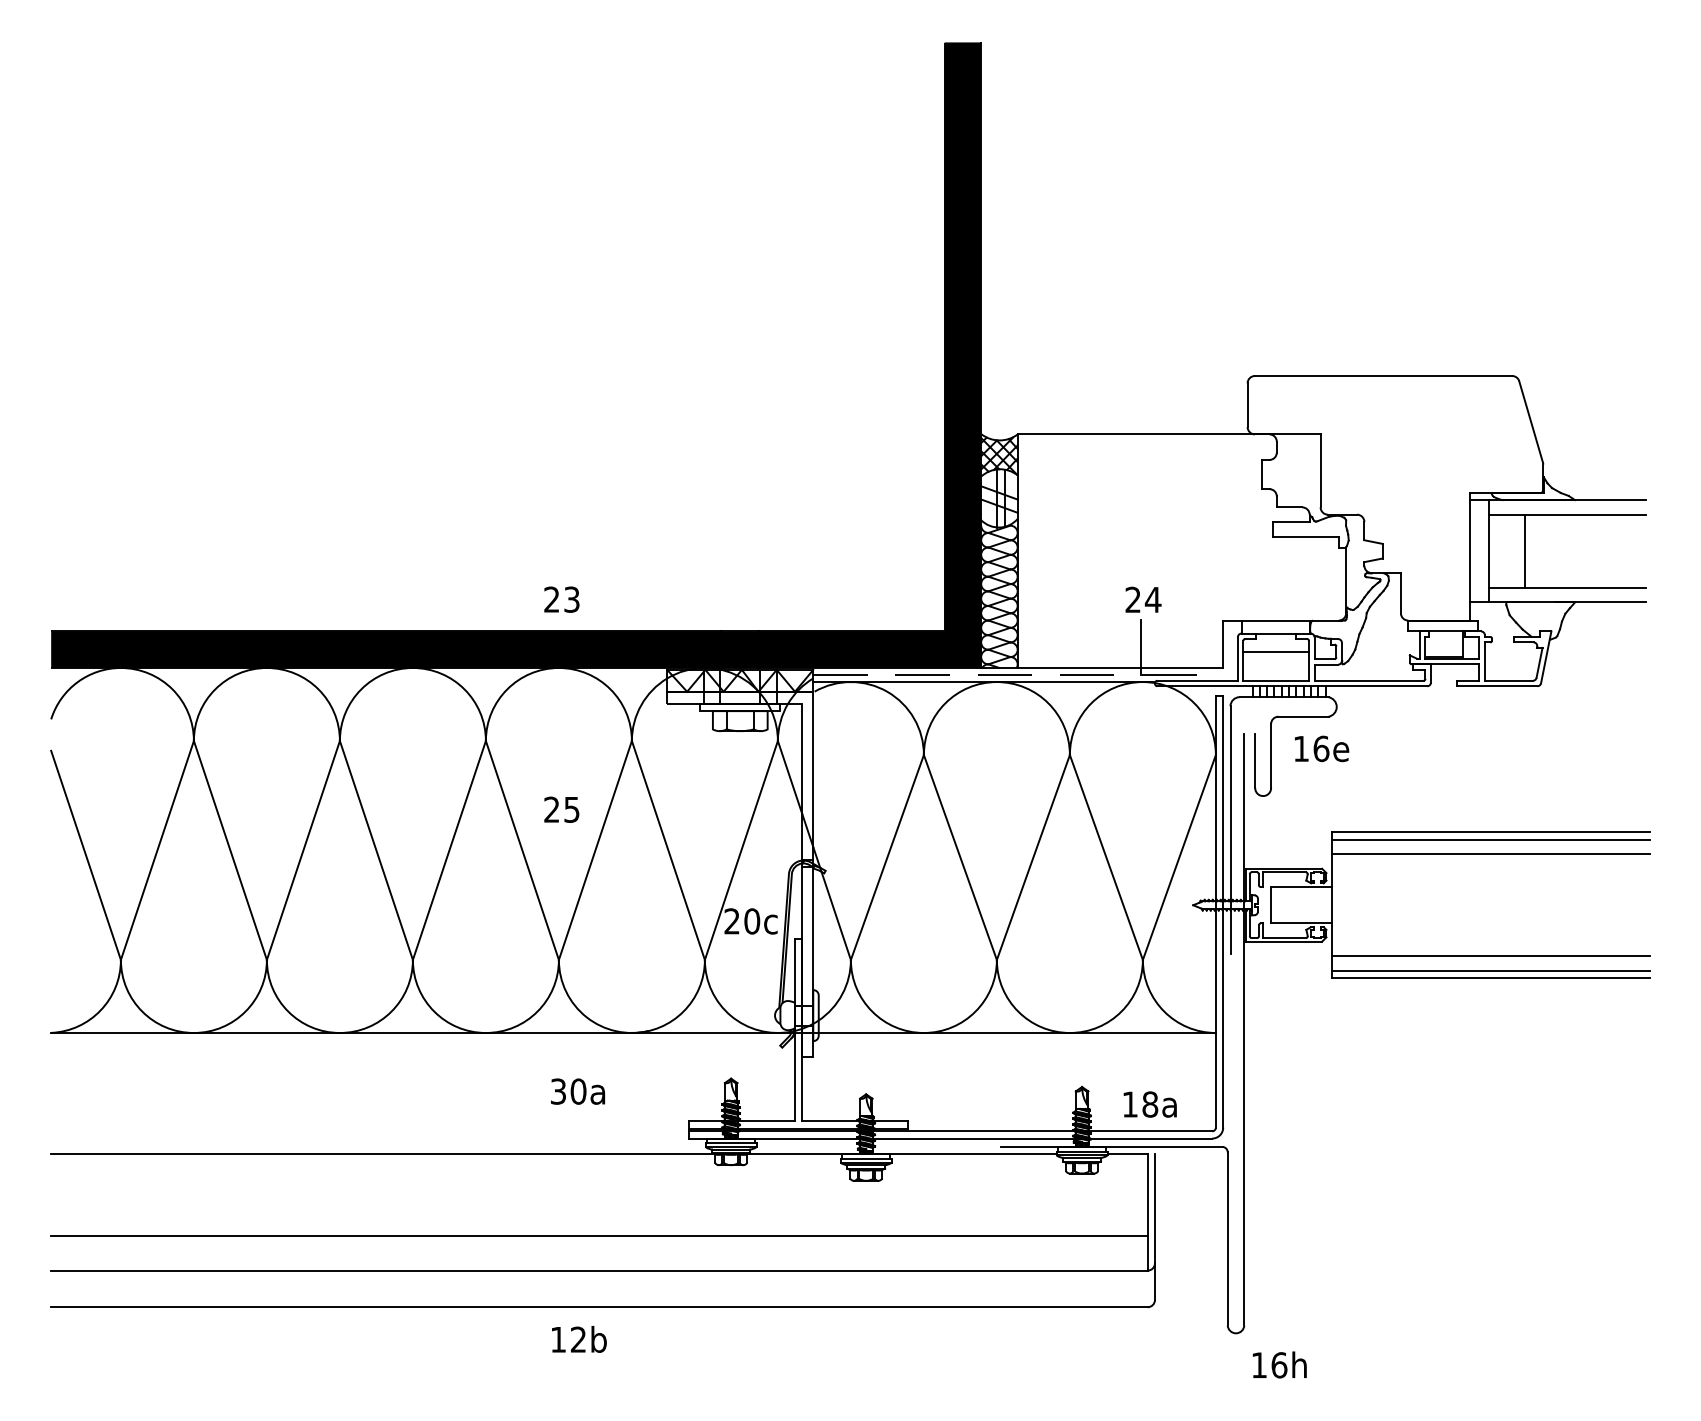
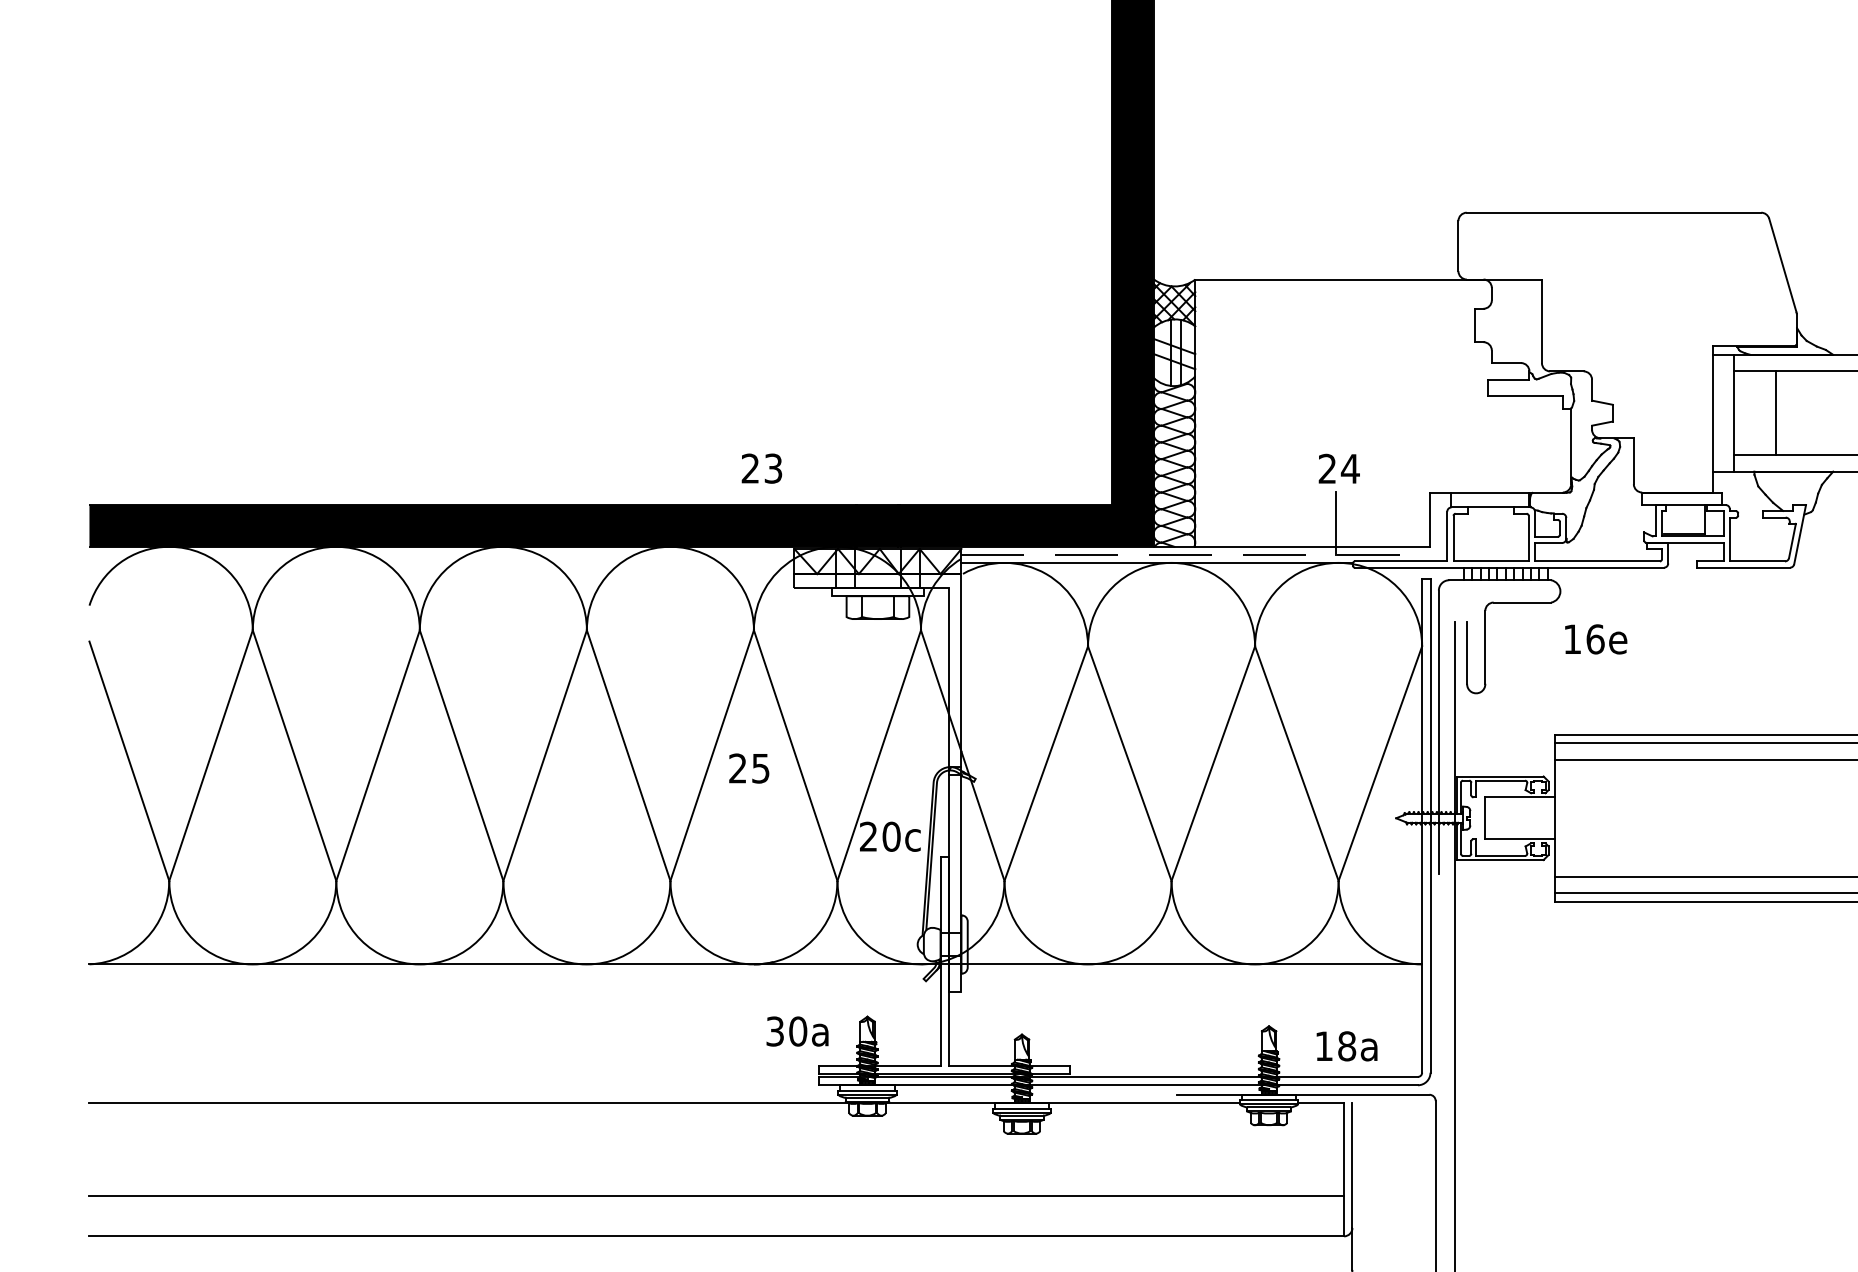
text: (561, 599) -> (761, 468), moved
line: (1276, 651) -> (1491, 527), removed
text: (1321, 748) -> (1595, 638), moved
text: (561, 809) -> (748, 768), moved
text: (578, 1091) -> (798, 1031), moved

